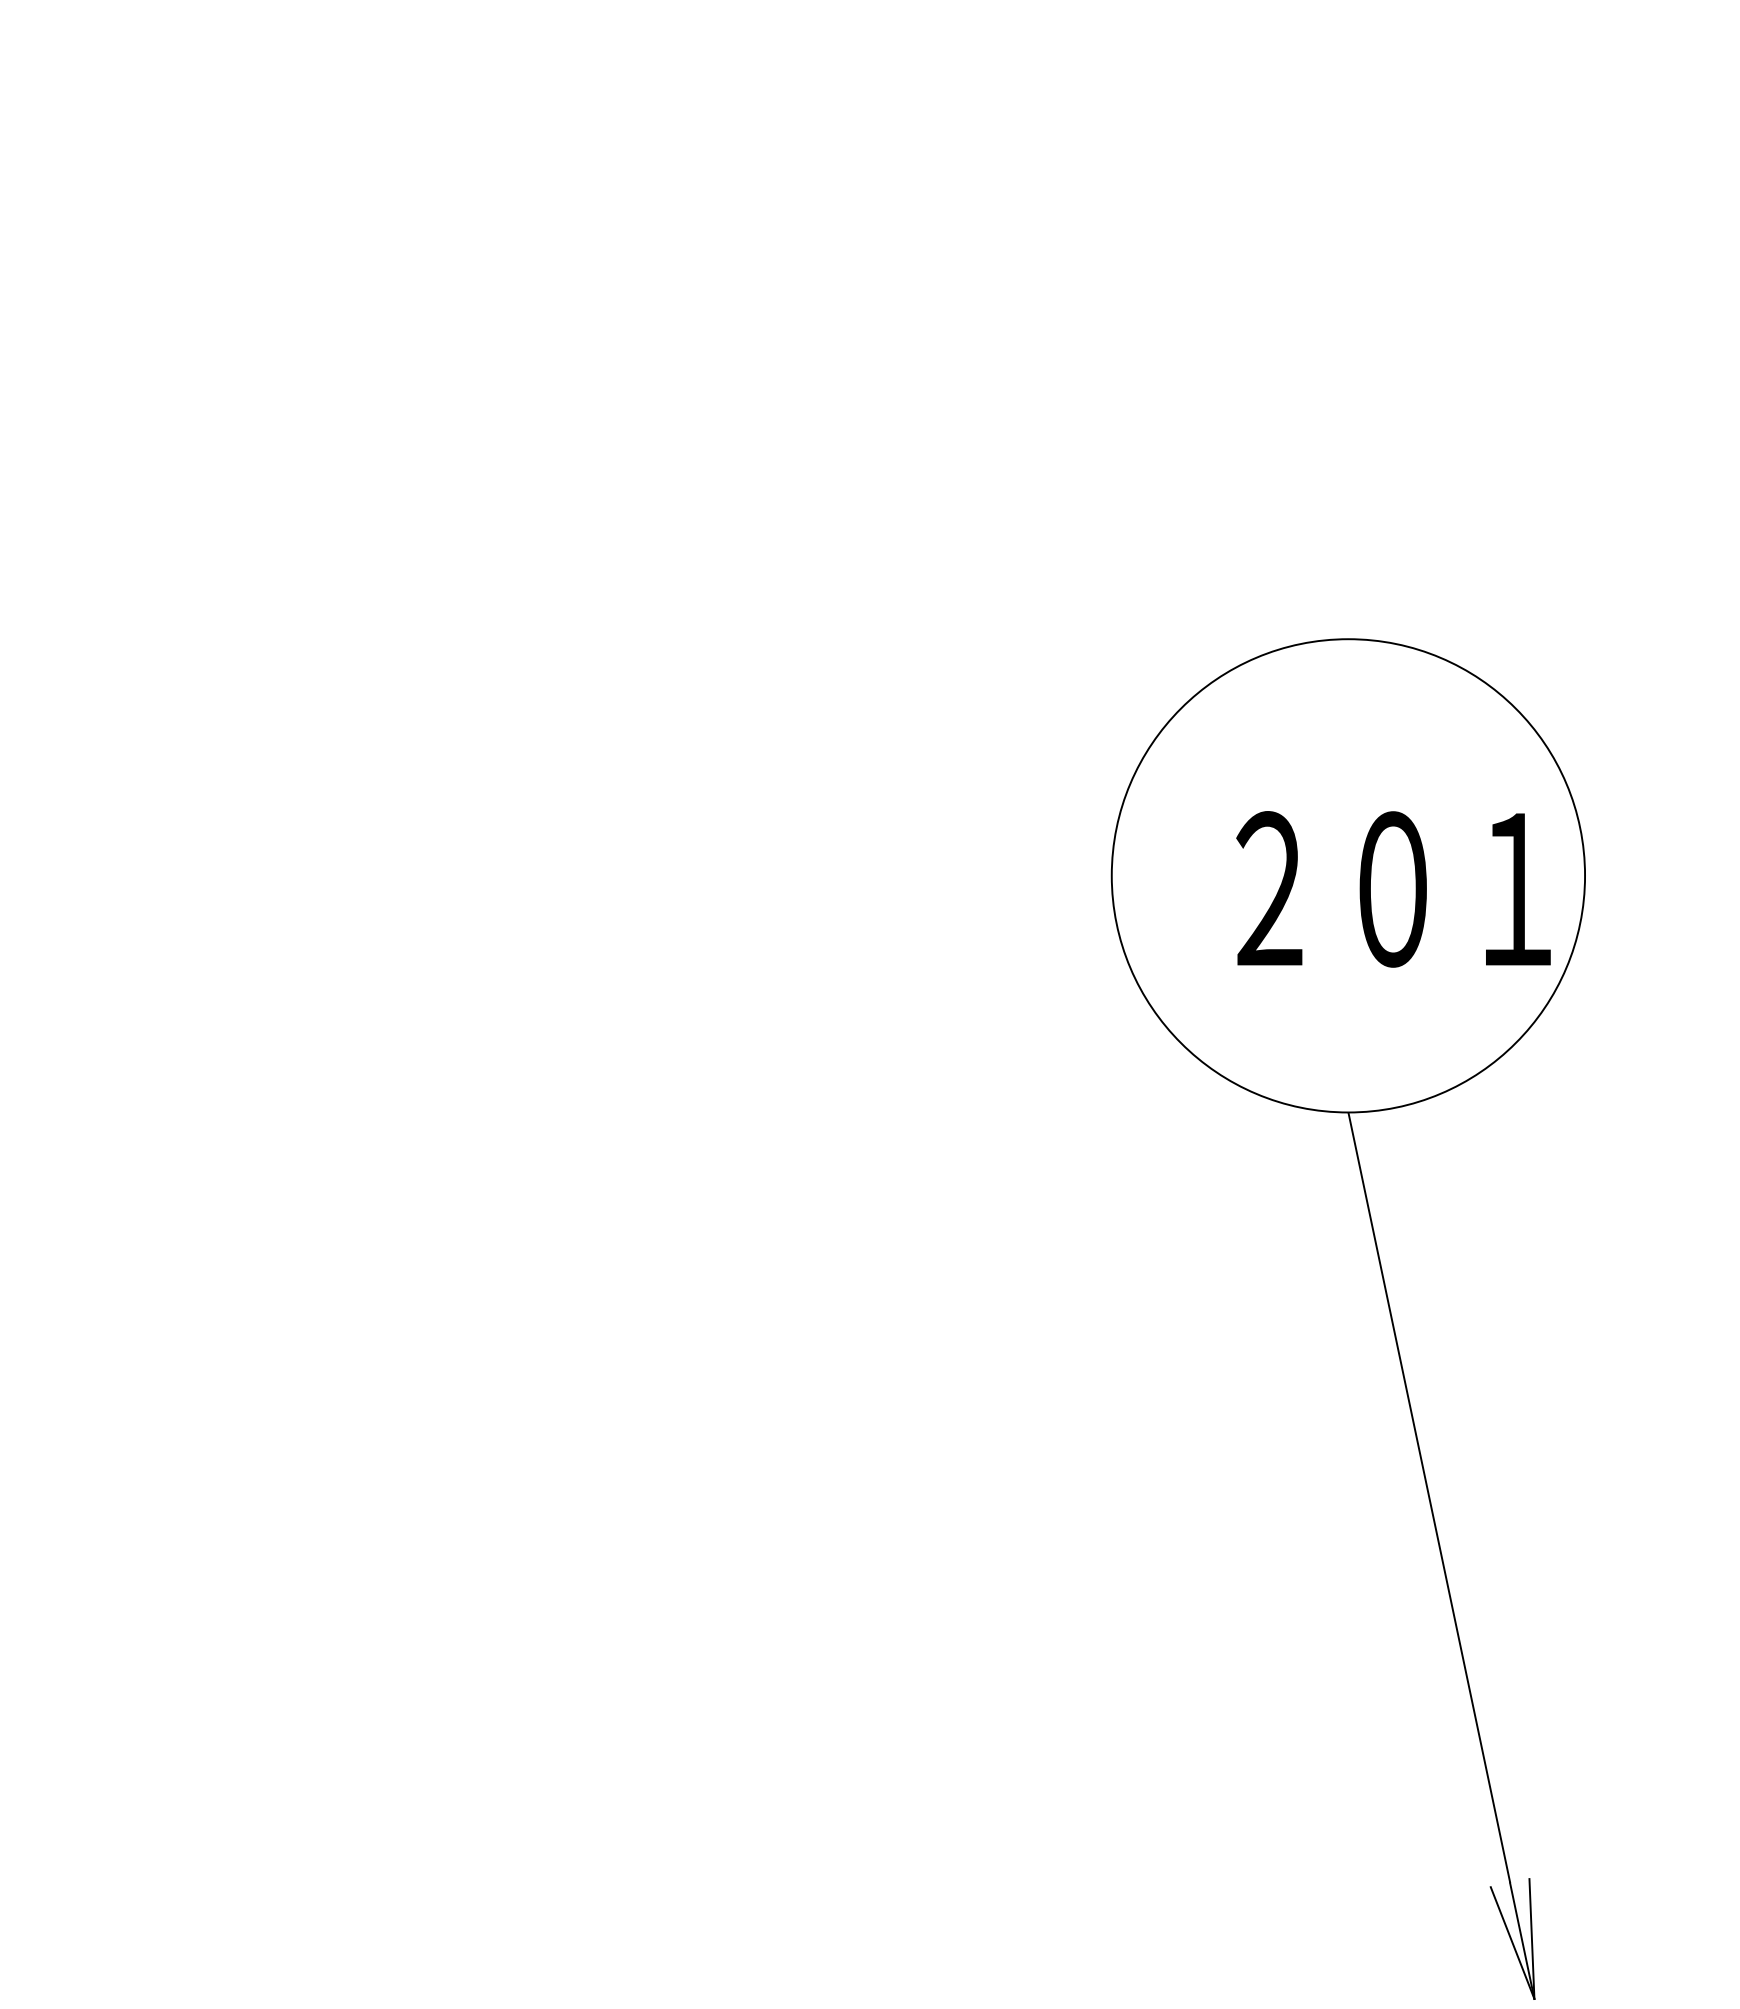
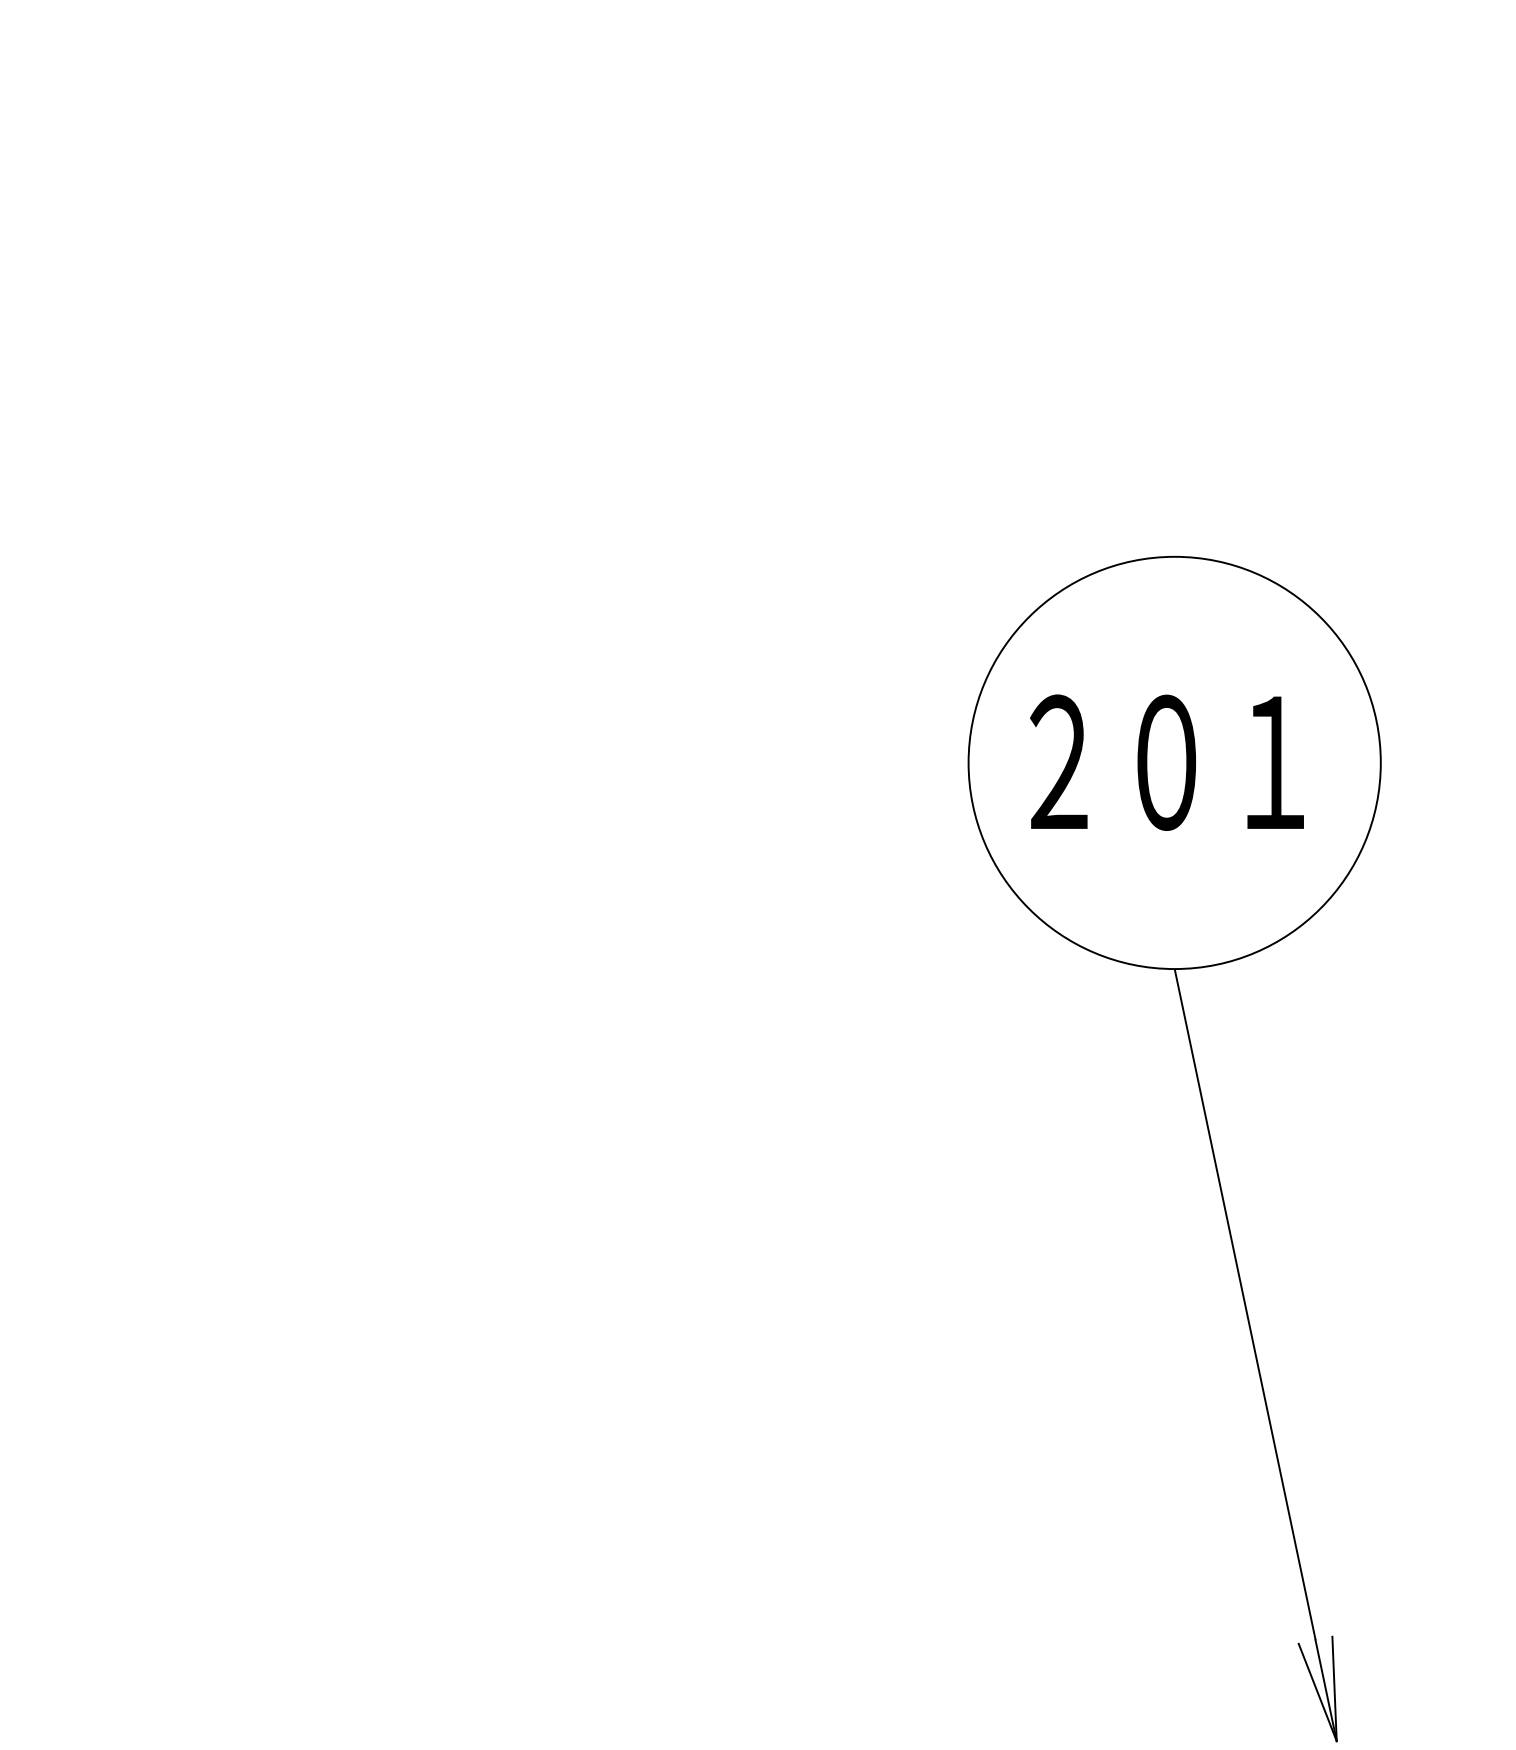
text: (1392, 889) -> (1166, 762), moved

